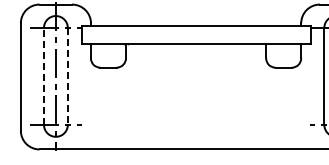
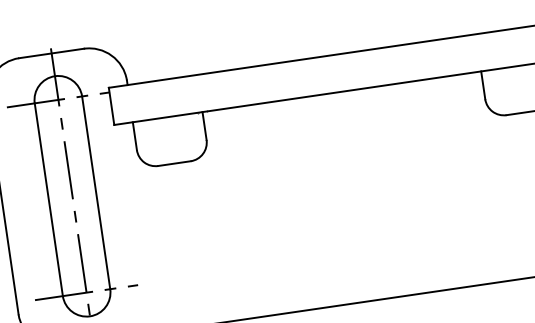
line: (43, 75) -> (47, 198), dashed -> solid
line: (67, 76) -> (95, 193), dashed -> solid

